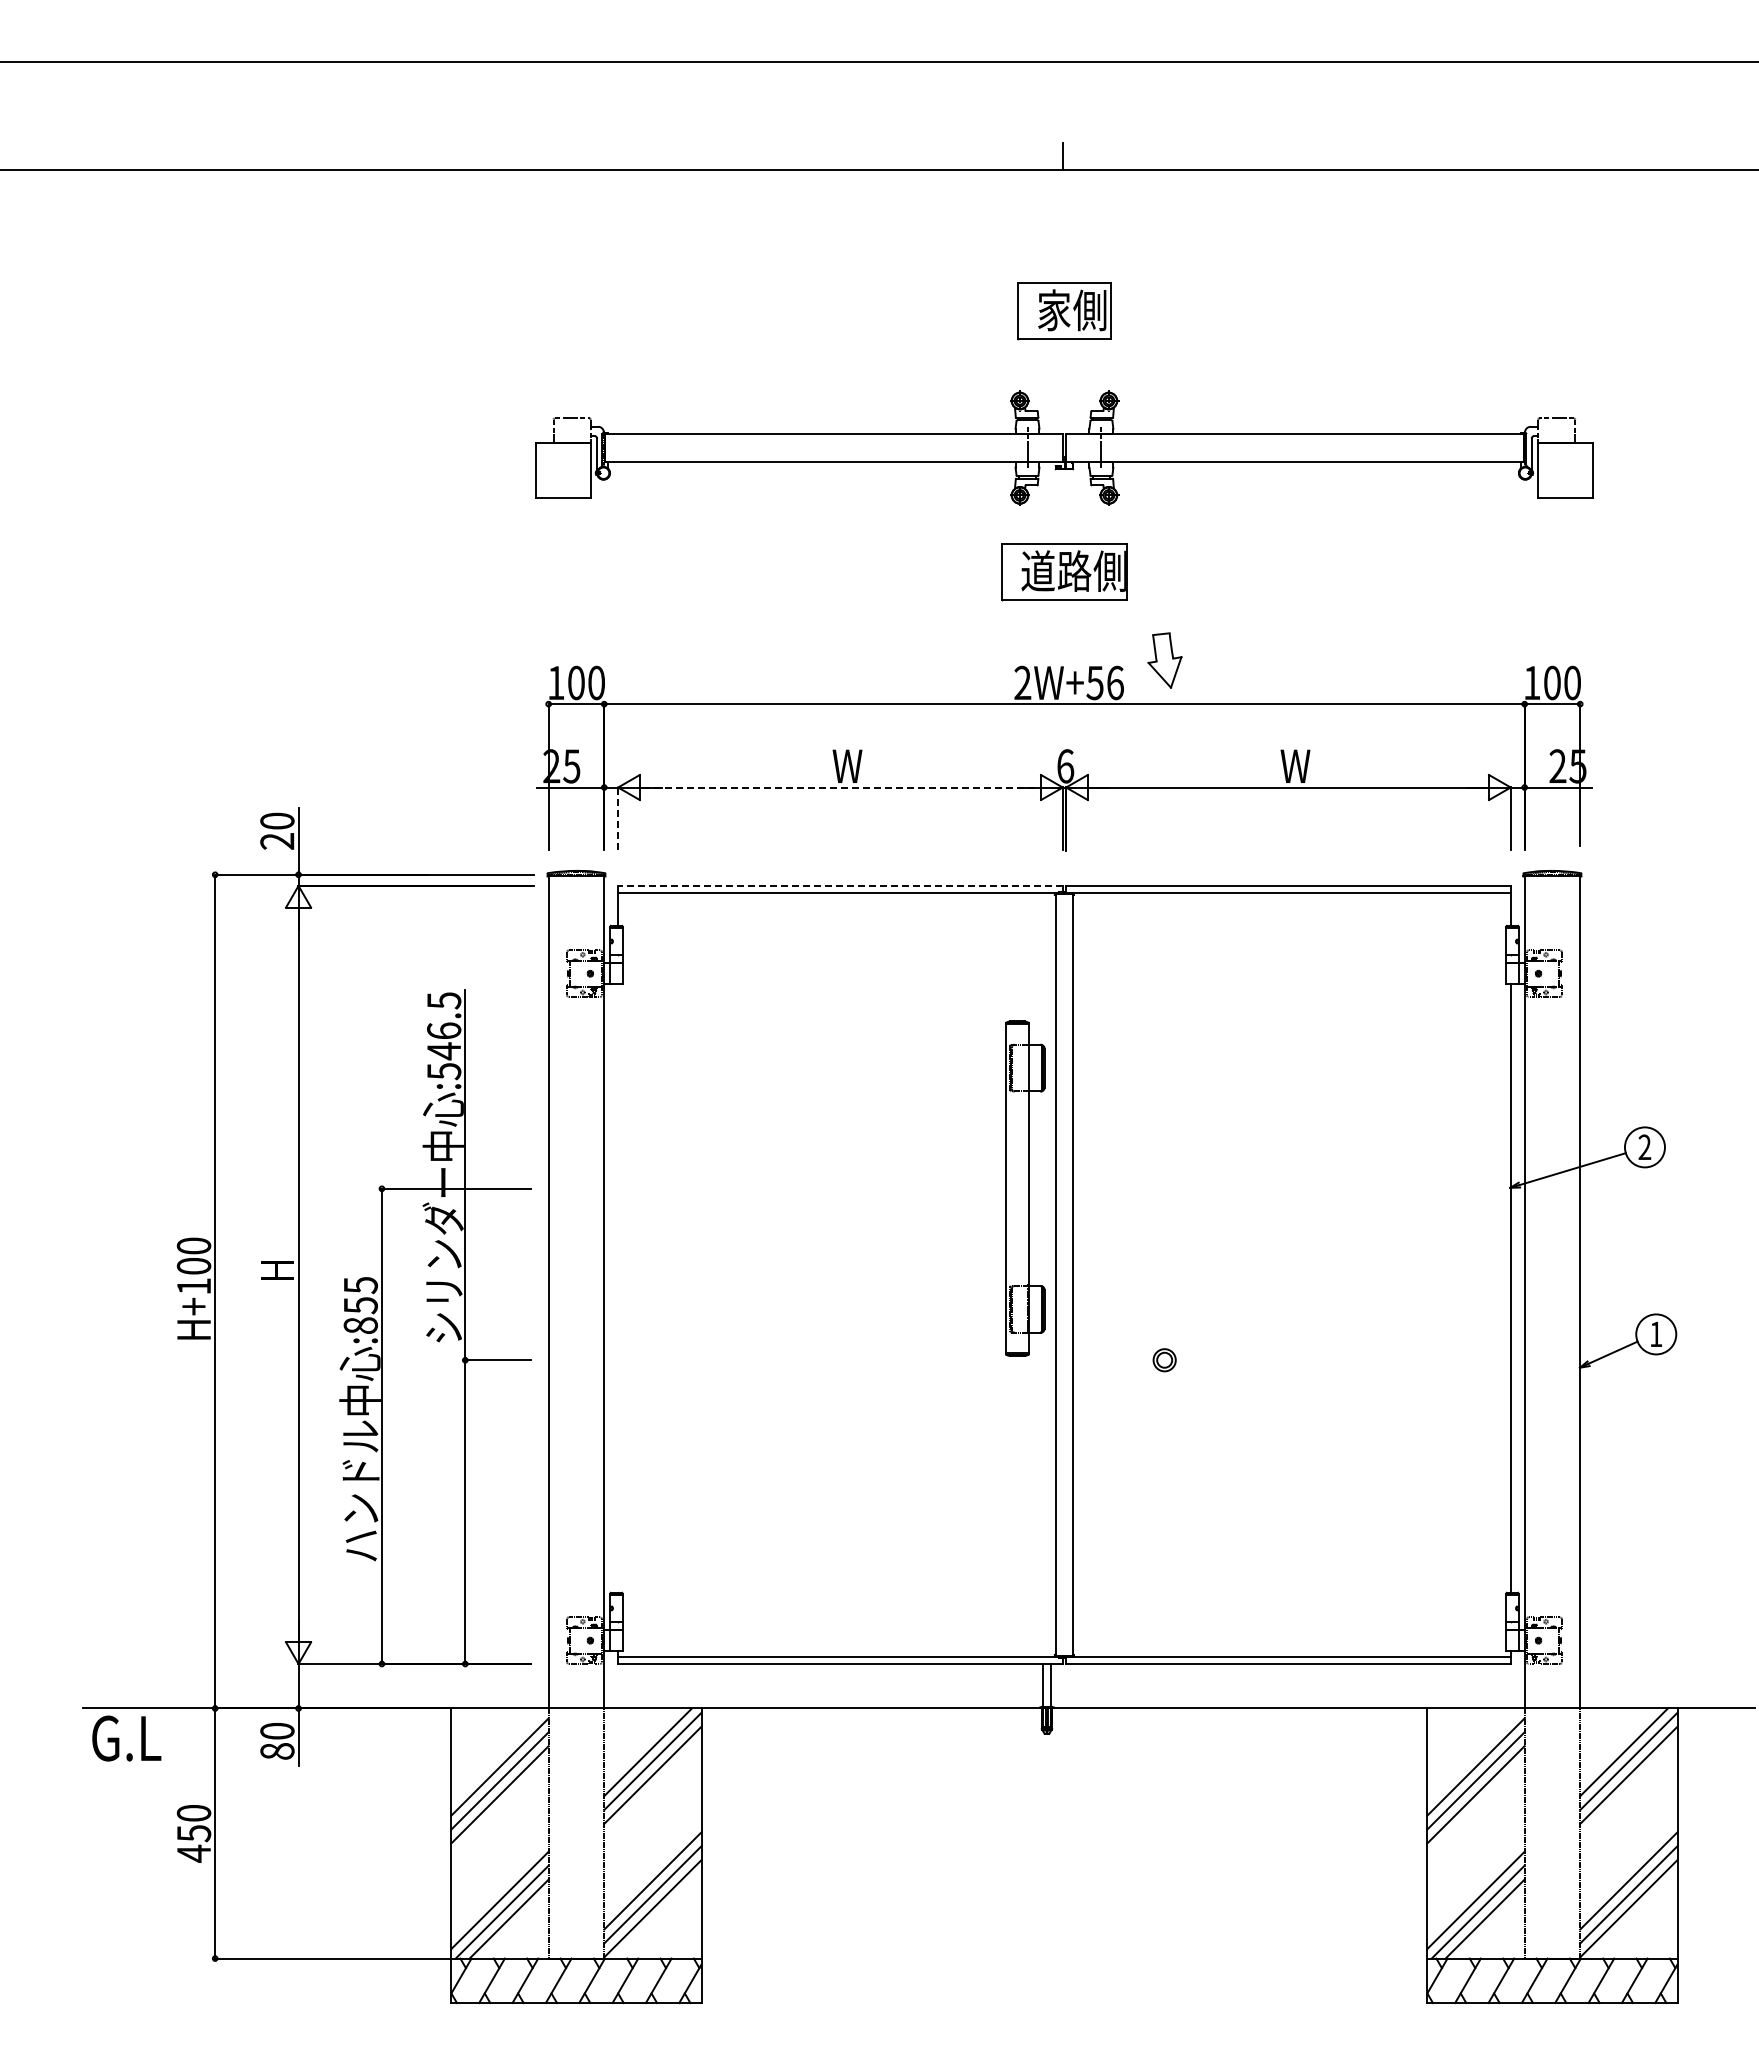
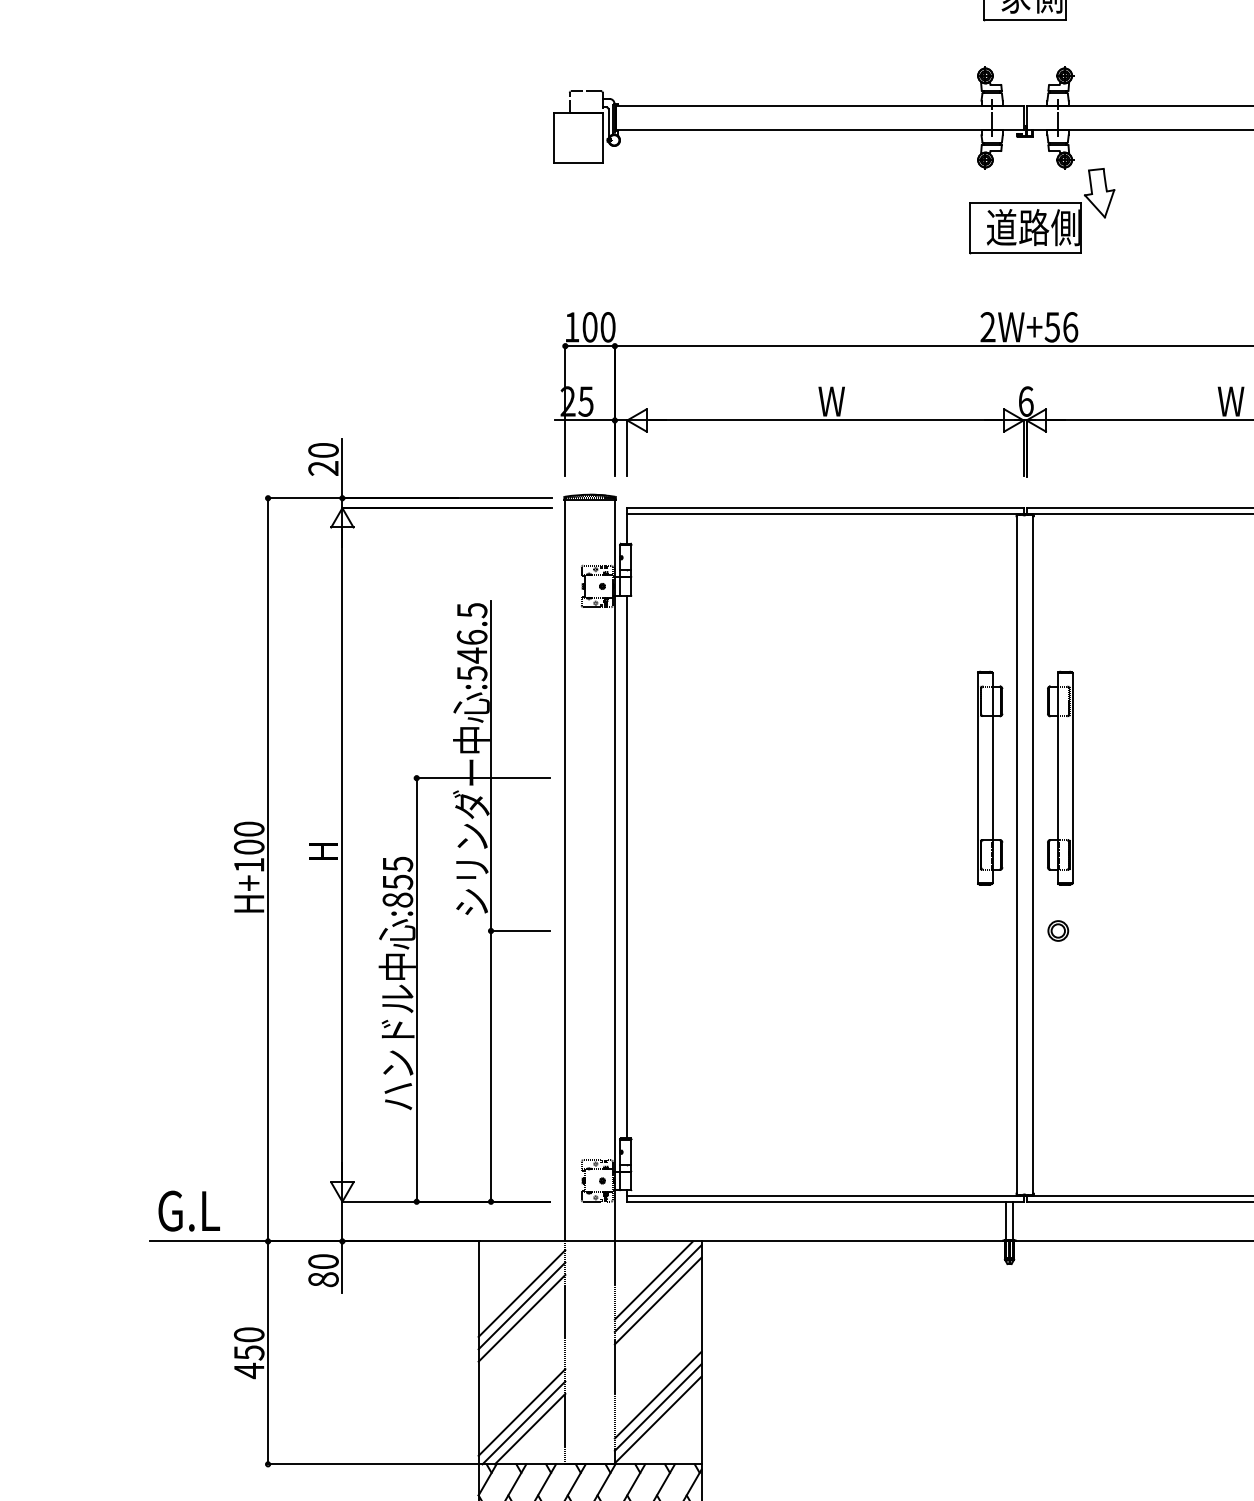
part: (1164, 660) -> (1099, 193), moved
line: (840, 787) -> (825, 420), dashed -> solid
line: (618, 818) -> (627, 448), dashed -> solid
line: (839, 885) -> (824, 507), dashed -> solid
part: (1024, 1188) -> (989, 777), size x0.71
part: (1103, 1188) -> (1059, 777), added
line: (618, 1288) -> (627, 867), added
part: (1164, 1360) -> (1058, 931), moved
text: (126, 1738) -> (189, 1211), moved

